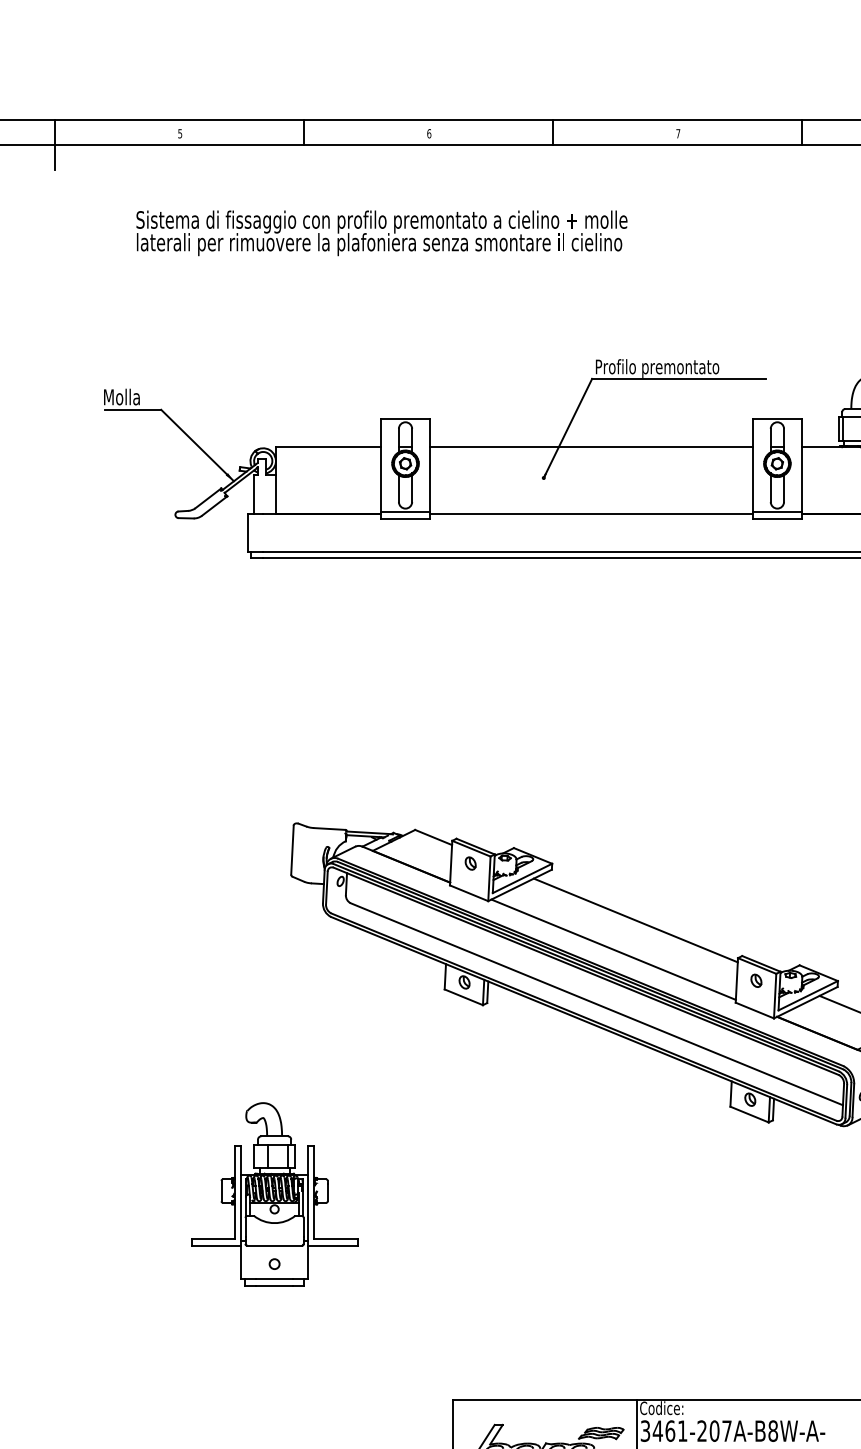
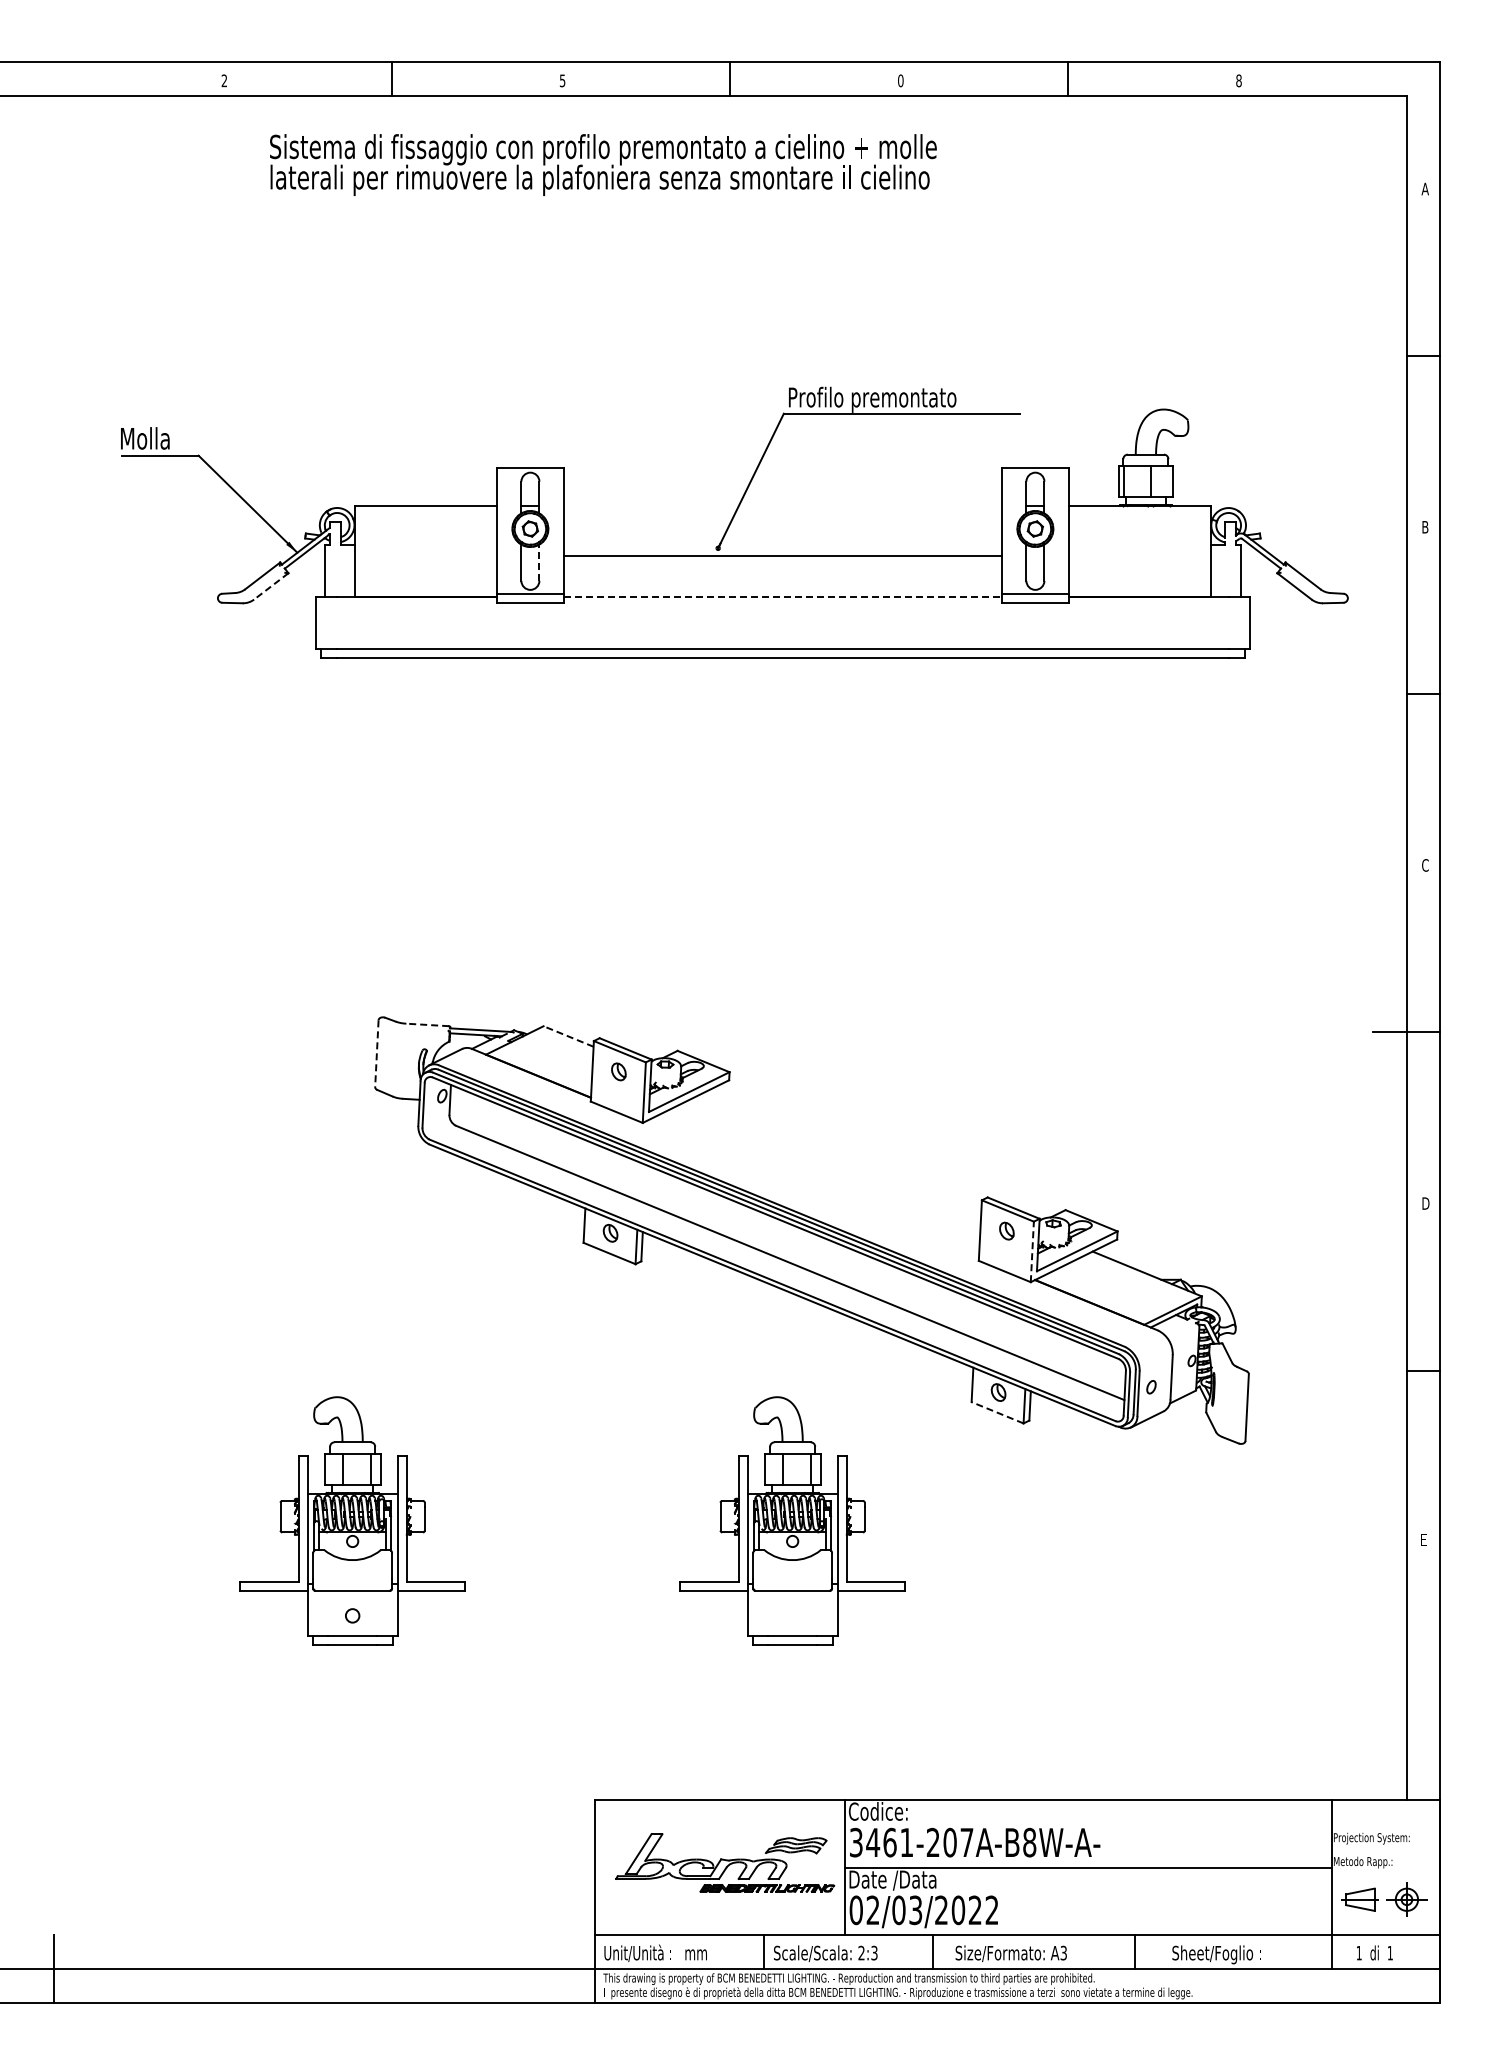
text: (180, 133) -> (224, 80), 5 -> 2
text: (429, 133) -> (562, 80), 6 -> 5
text: (678, 133) -> (900, 80), 7 -> 0
line: (54, 144) -> (53, 95), removed
text: (382, 232) -> (603, 164), moved
line: (591, 447) -> (782, 556), moved
line: (412, 488) -> (539, 562), solid -> dashed
line: (214, 506) -> (271, 586), solid -> dashed
line: (591, 513) -> (782, 596), solid -> dashed
line: (329, 828) -> (427, 1024), solid -> dashed
line: (433, 837) -> (568, 1036), solid -> dashed
line: (292, 850) -> (376, 1054), solid -> dashed
line: (635, 920) -> (842, 1149), removed
line: (613, 949) -> (813, 1188), removed
line: (775, 995) -> (1032, 1251), solid -> dashed
line: (749, 1114) -> (997, 1412), solid -> dashed
part: (598, 1193) -> (792, 1520), added

